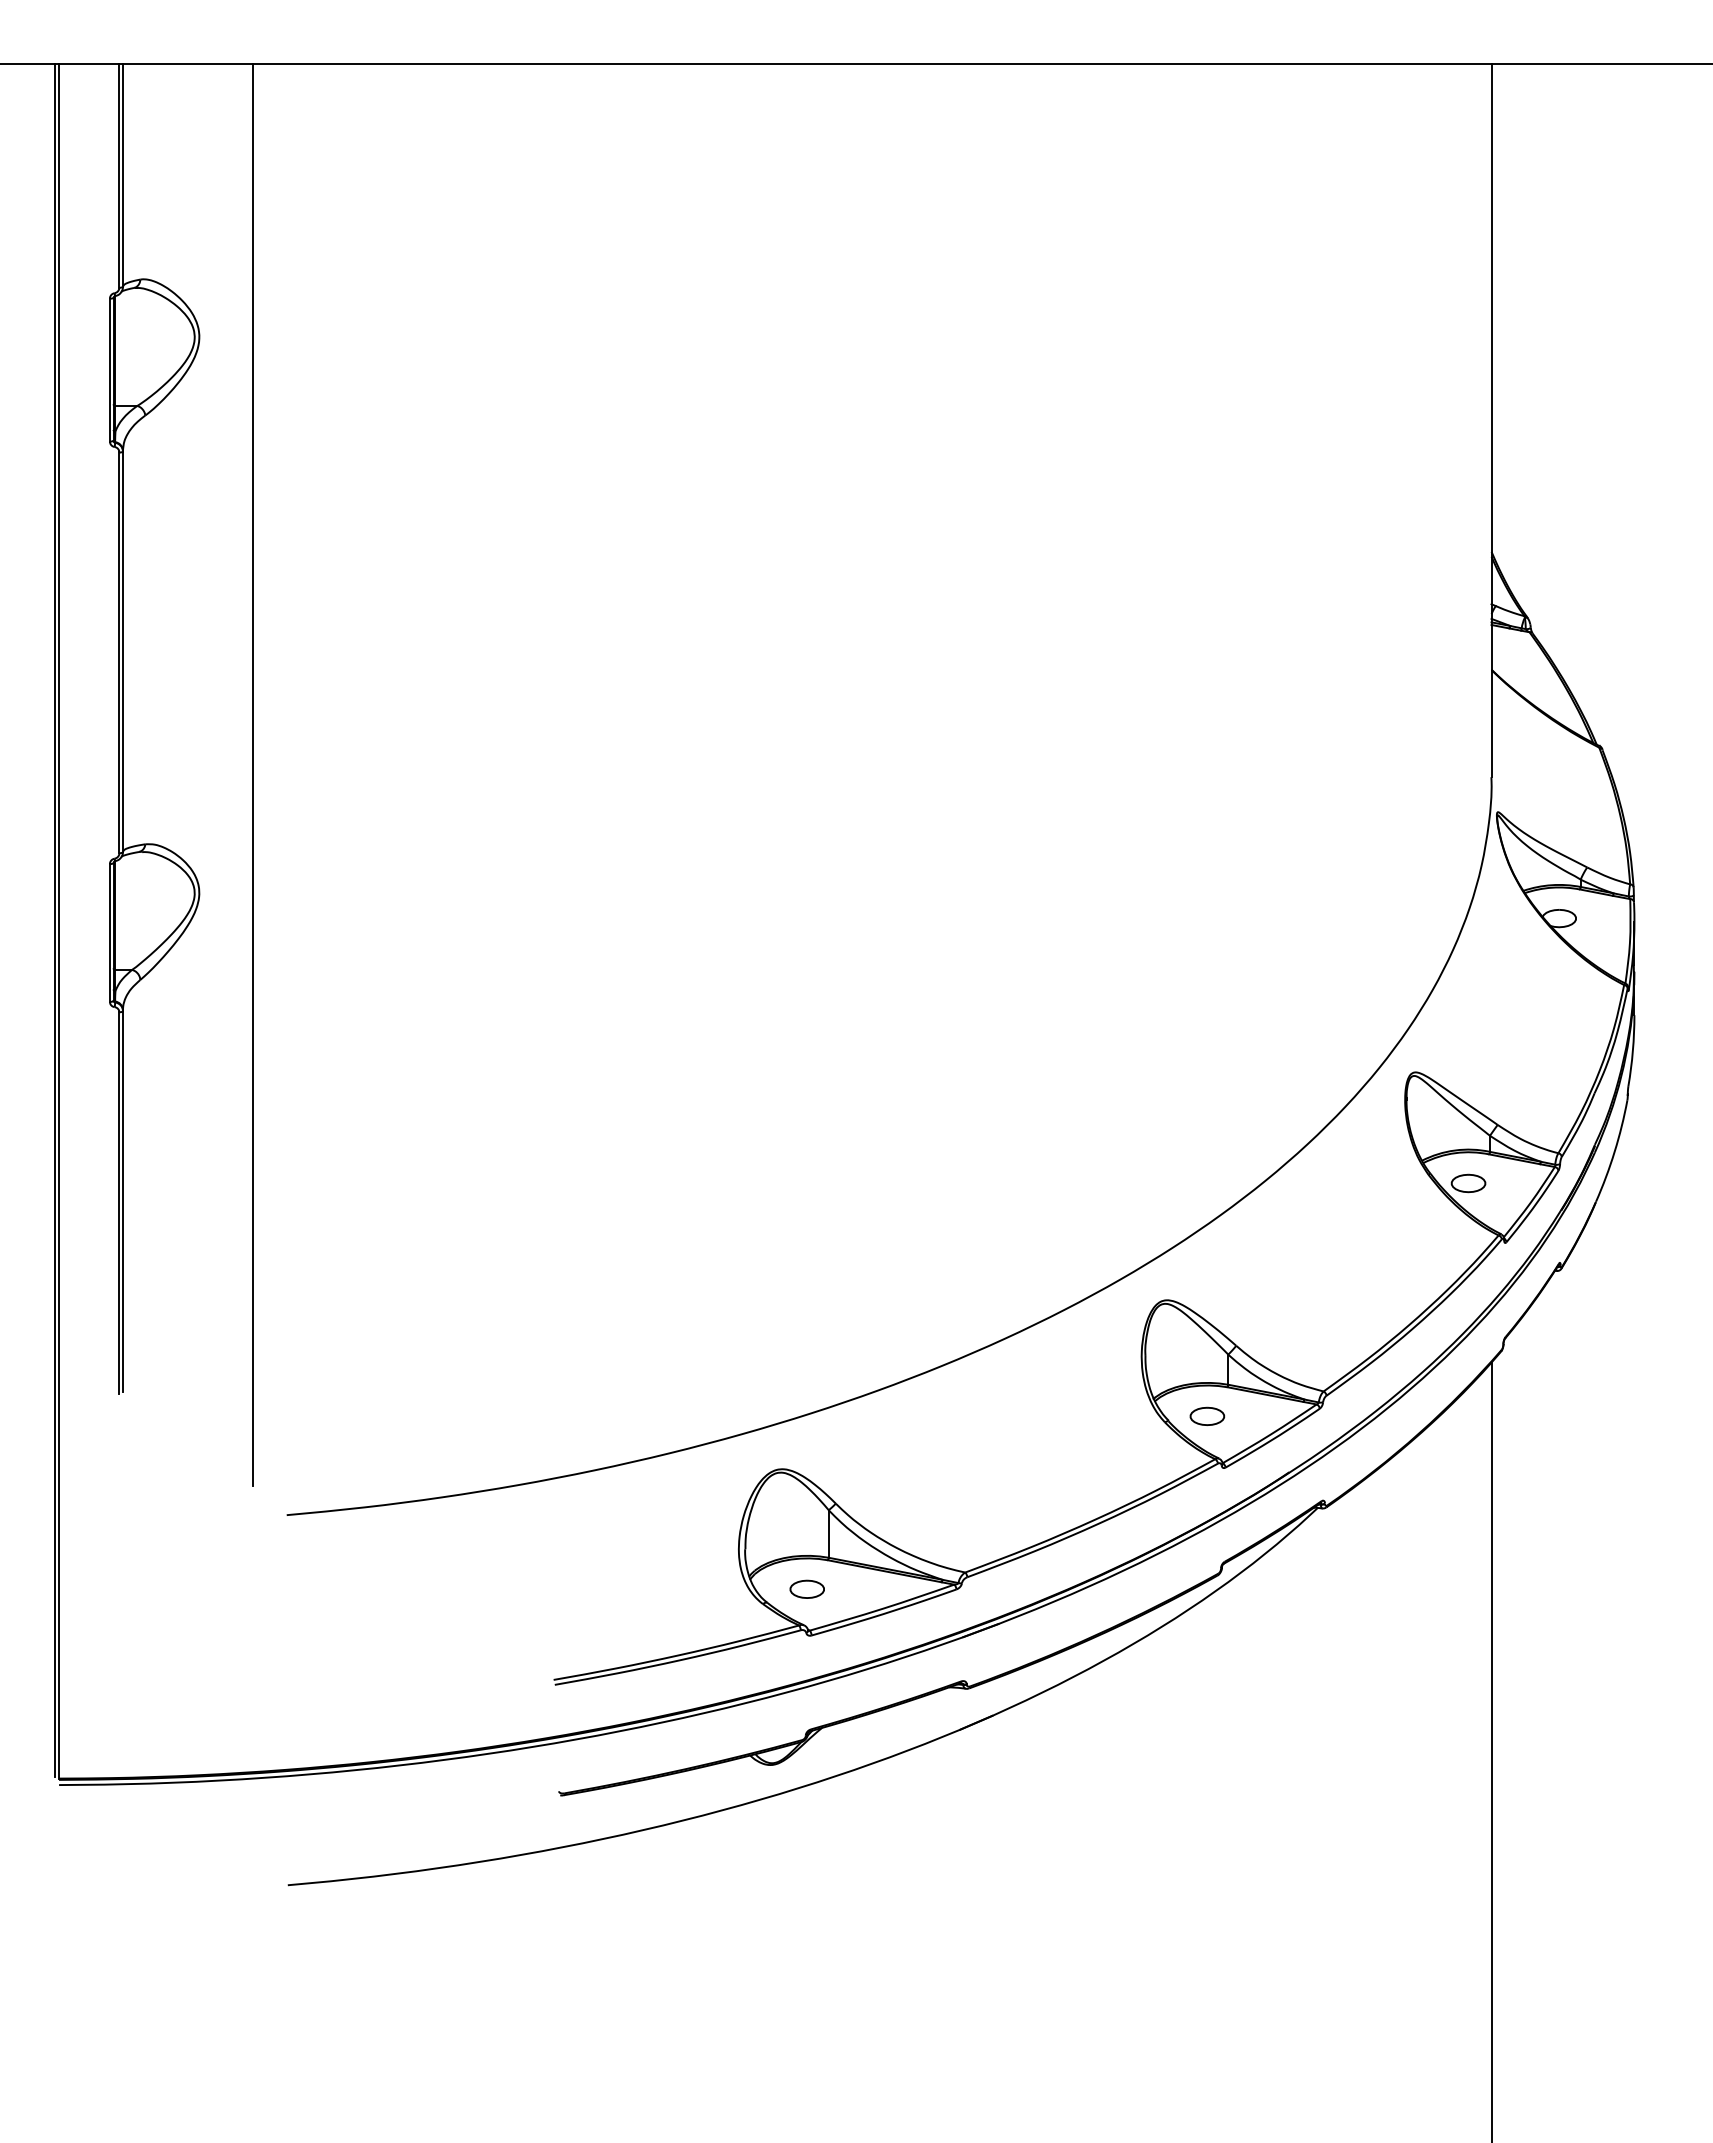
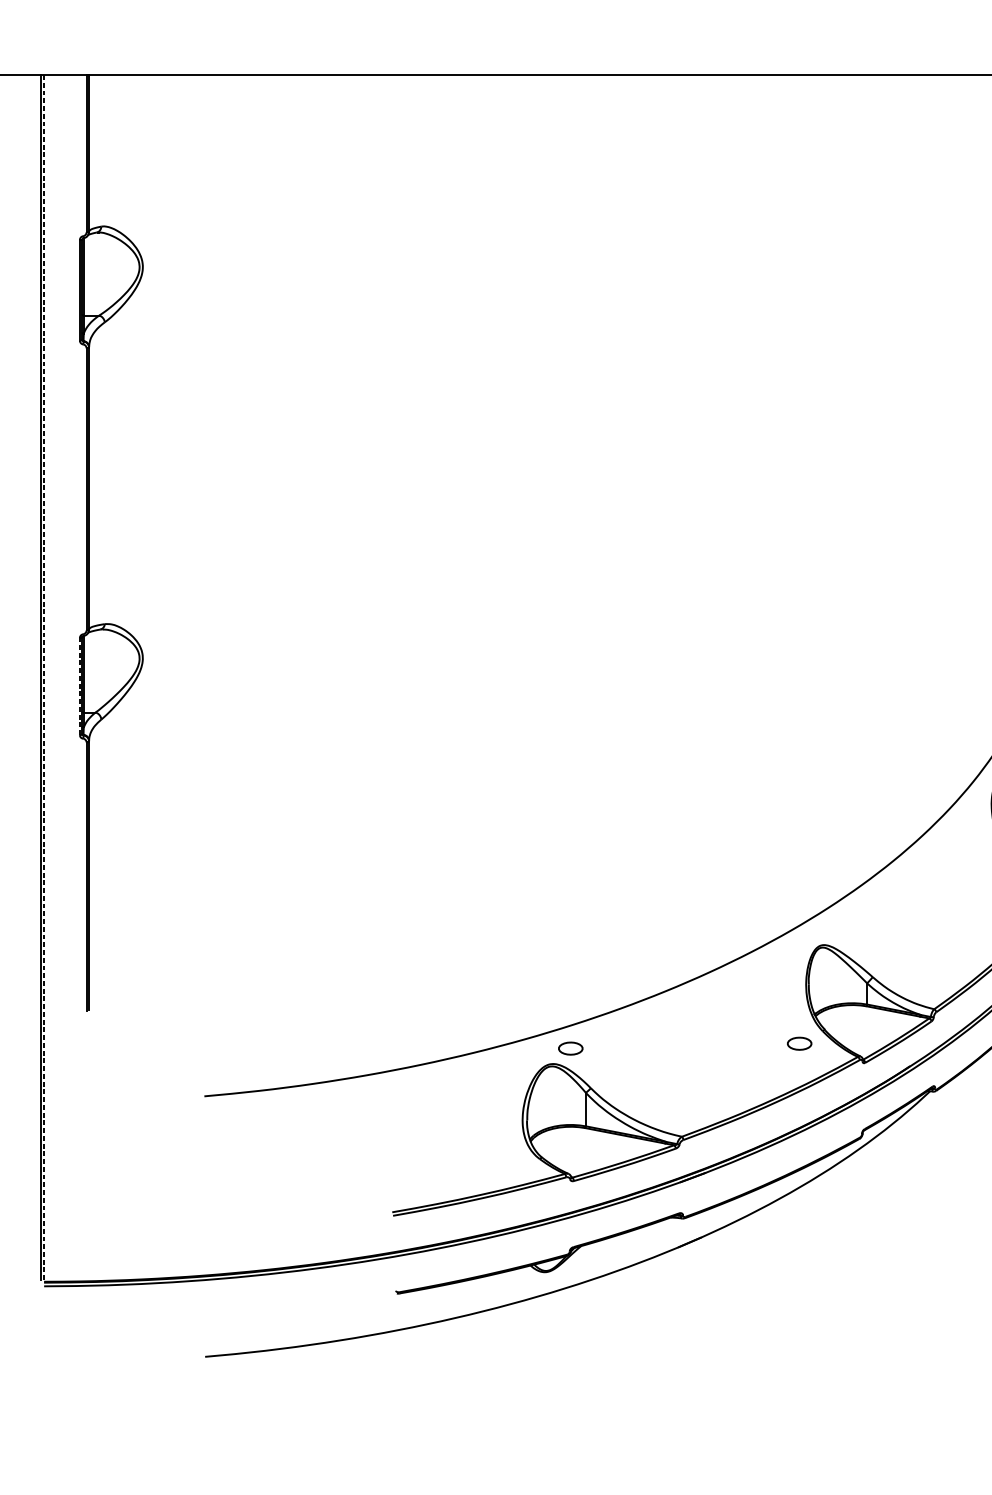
line: (252, 774) -> (180, 574), removed
line: (59, 921) -> (44, 678), solid -> dashed
line: (109, 933) -> (79, 686), solid -> dashed
part: (1206, 1415) -> (799, 1043), moved
part: (806, 1588) -> (570, 1048), moved

